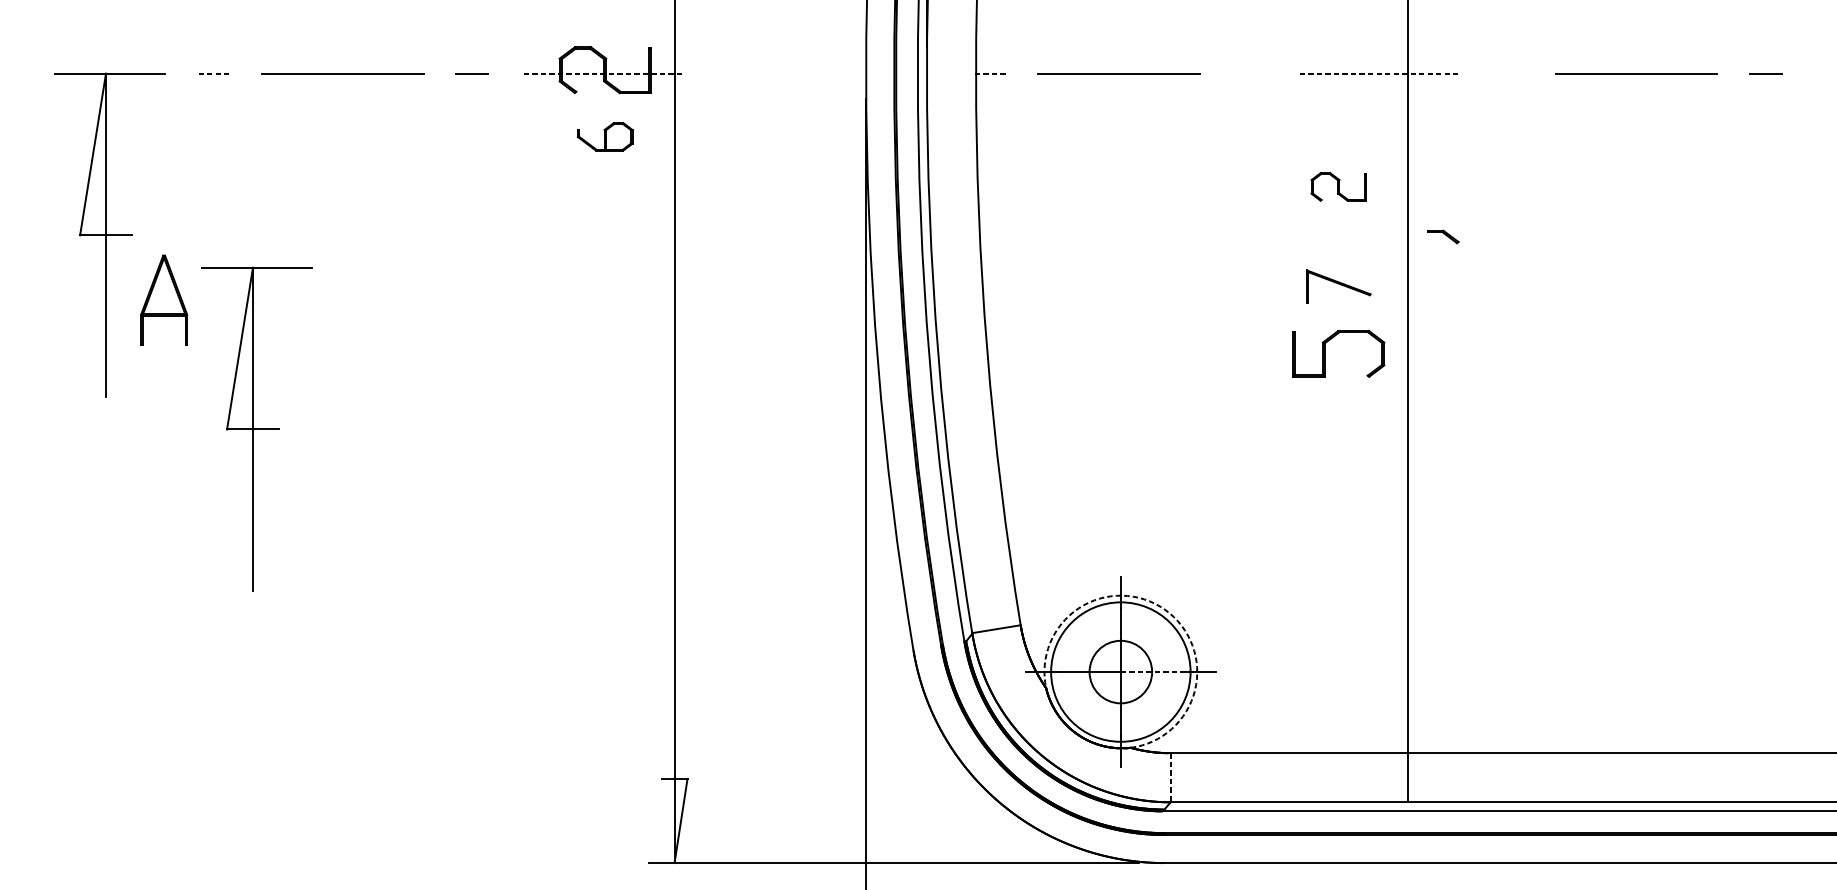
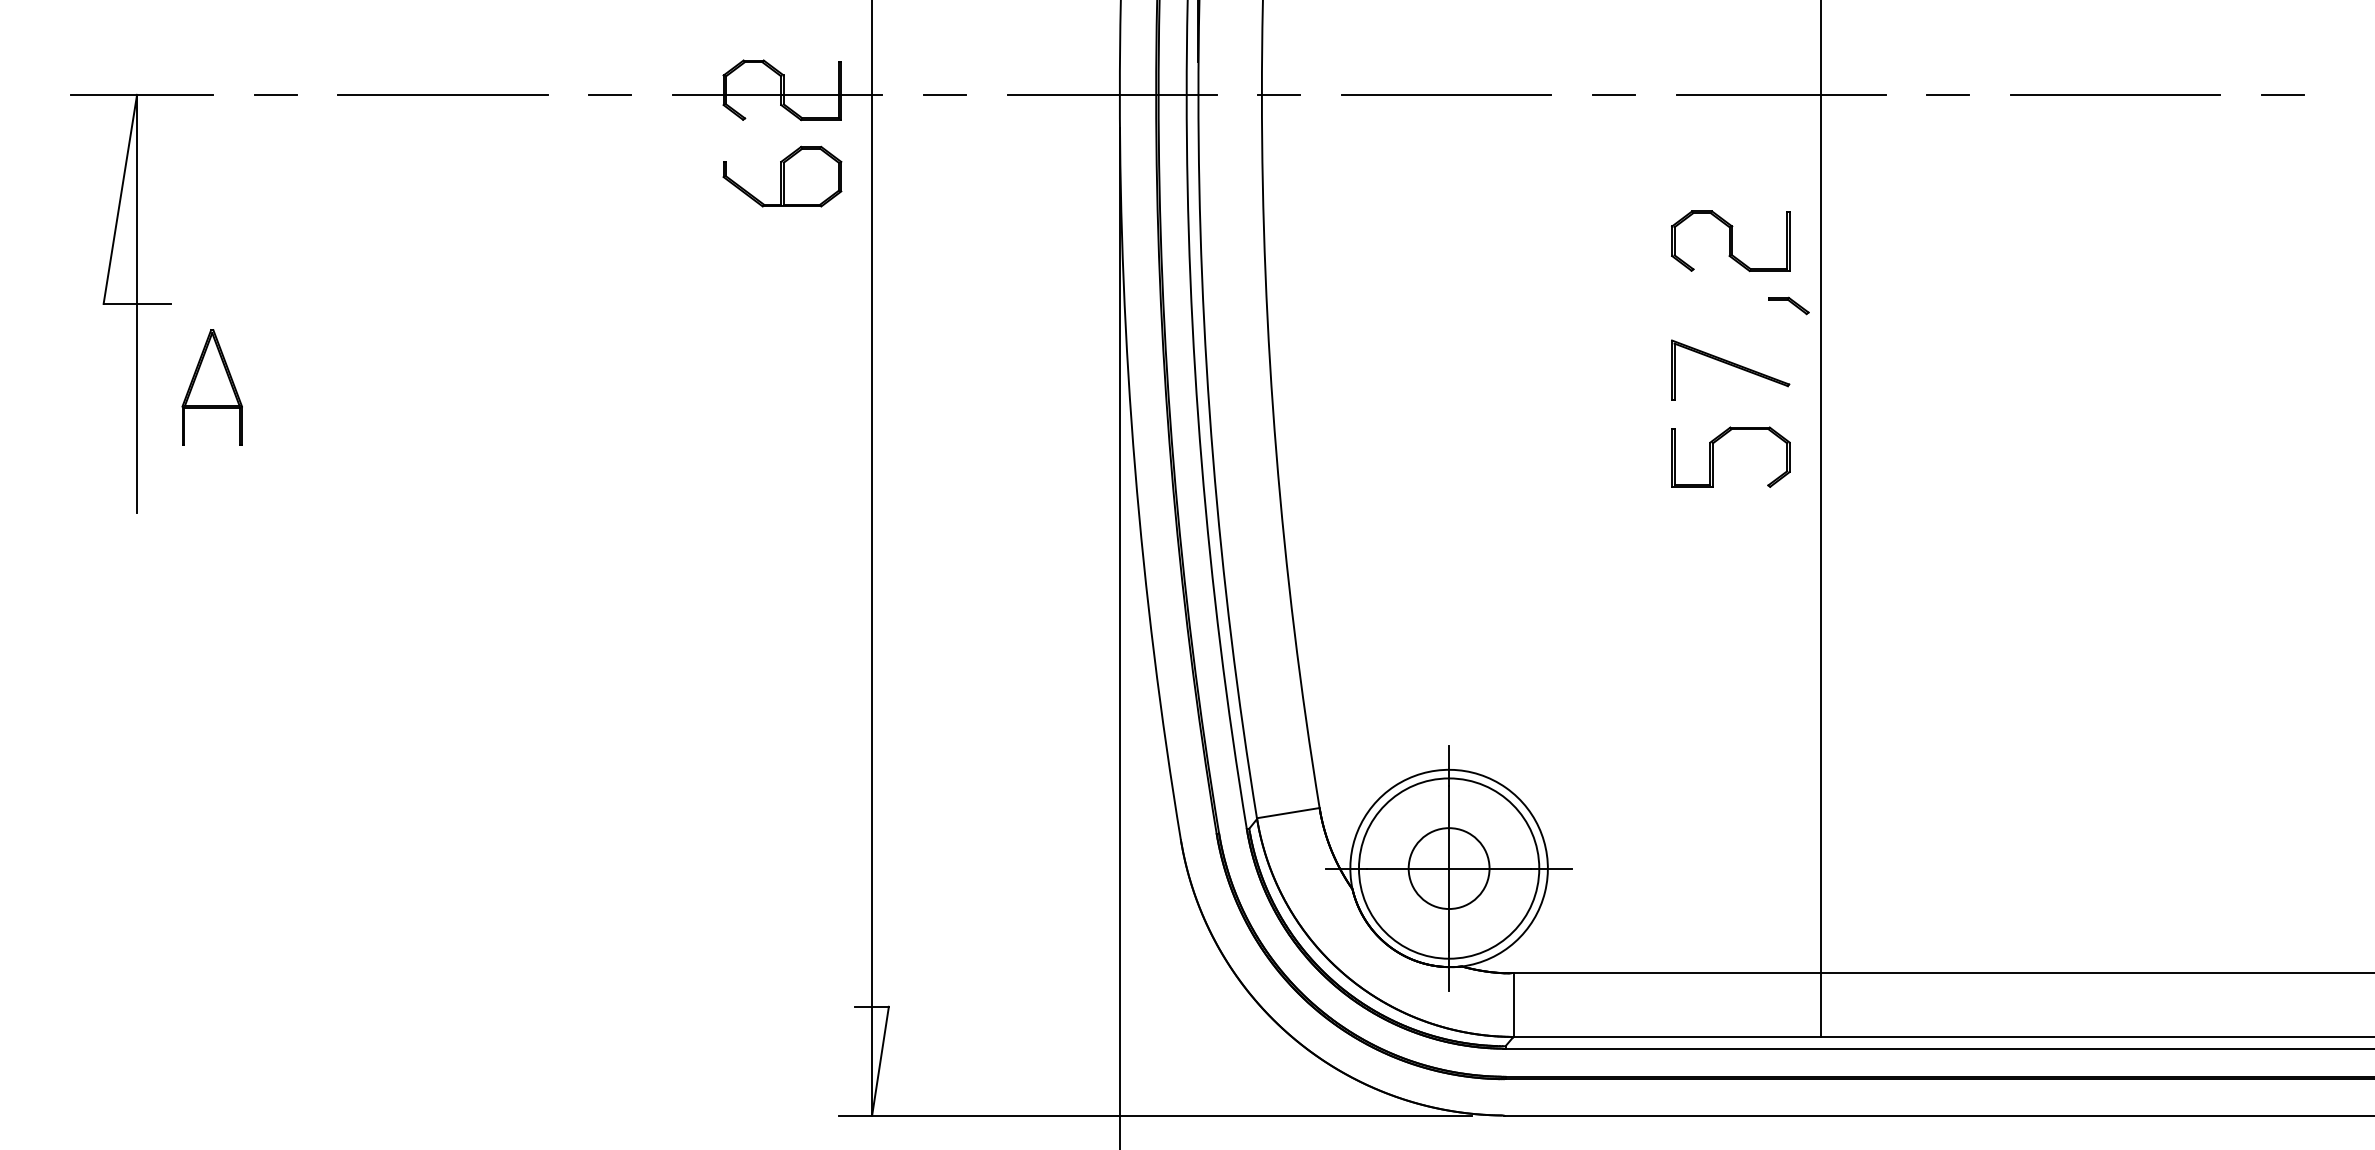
line: (213, 73) -> (275, 94), dashed -> solid
line: (601, 73) -> (777, 94), dashed -> solid
line: (730, 73) -> (944, 94), added
line: (859, 73) -> (1111, 94), added
line: (989, 73) -> (1279, 94), dashed -> solid
line: (1248, 73) -> (1613, 94), added
line: (1377, 73) -> (1781, 94), dashed -> solid
line: (1506, 73) -> (1947, 94), added
part: (605, 136) -> (782, 176), size x1.67
part: (1338, 187) -> (1730, 241), size x1.67
part: (1442, 236) -> (1788, 305), moved
part: (1338, 286) -> (1730, 369), size x1.43
part: (256, 429) -> (331, 554), removed
arc: (1165, 609) -> (1506, 787), dashed -> solid
line: (1152, 672) -> (1490, 868), dashed -> solid
line: (1171, 777) -> (1514, 1005), dashed -> solid

